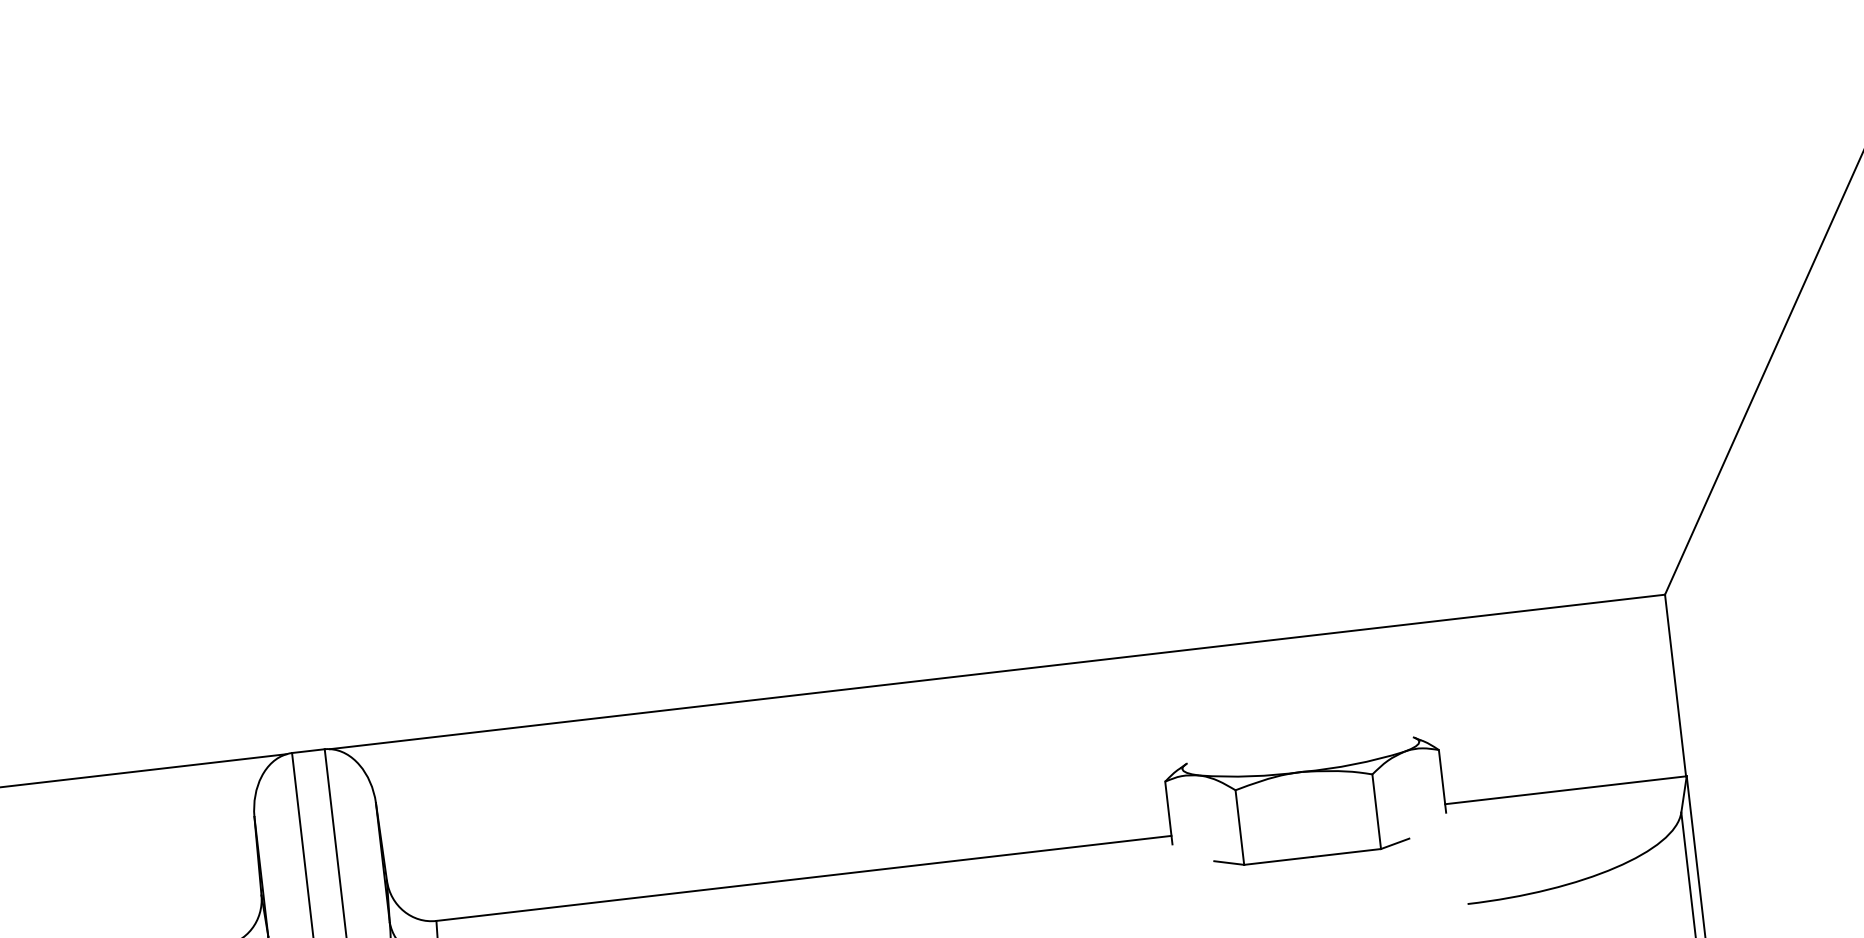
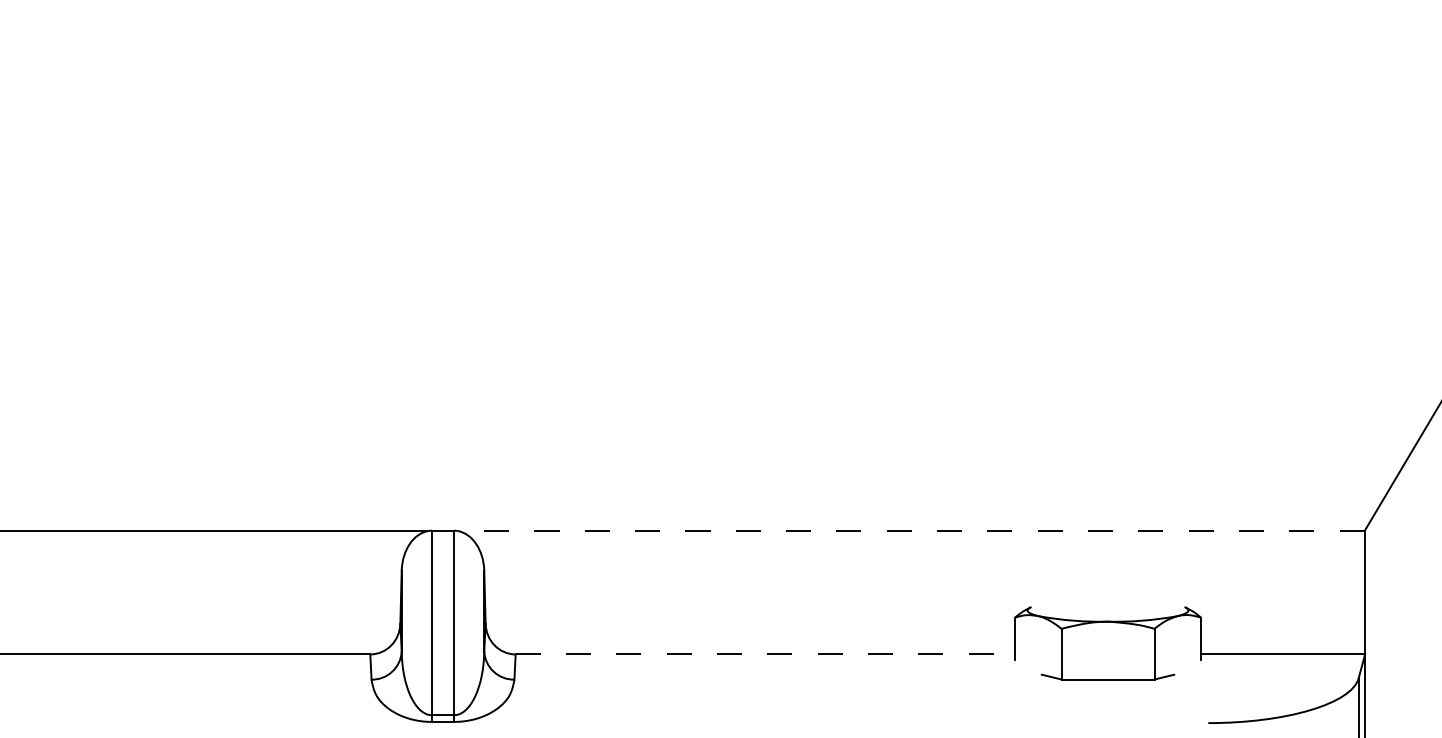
line: (998, 672) -> (911, 531), solid -> dashed
line: (804, 878) -> (765, 654), solid -> dashed

